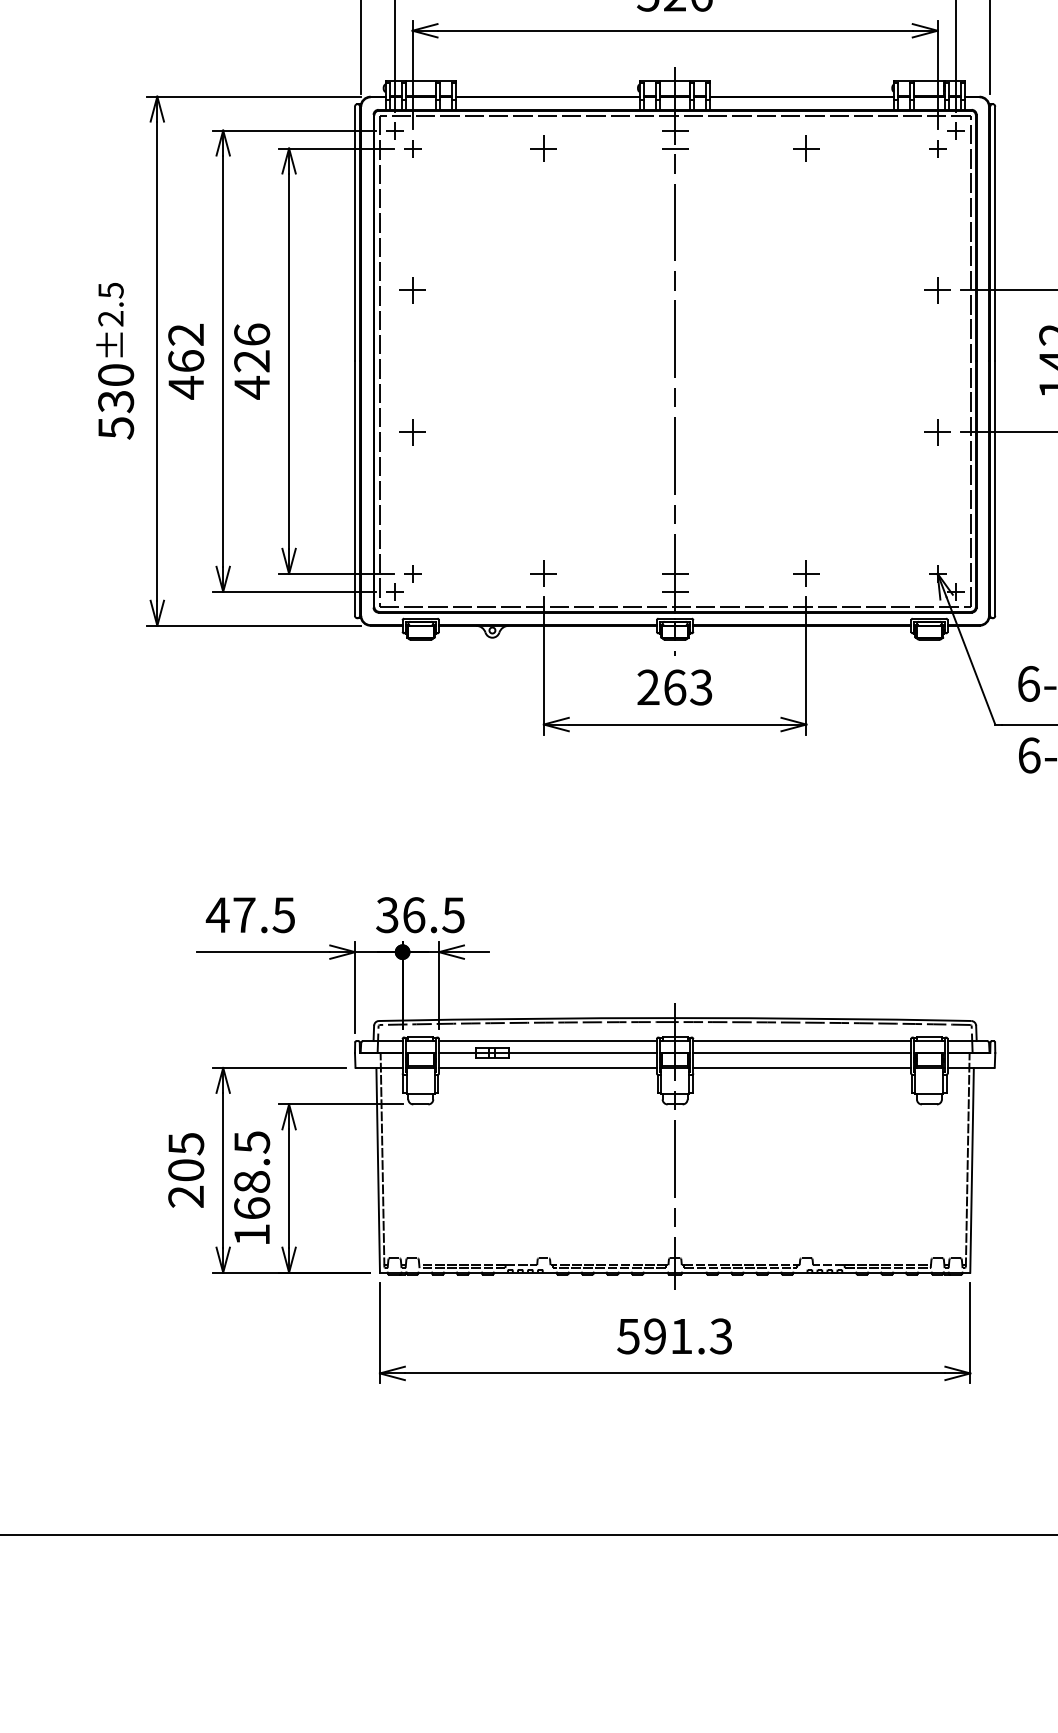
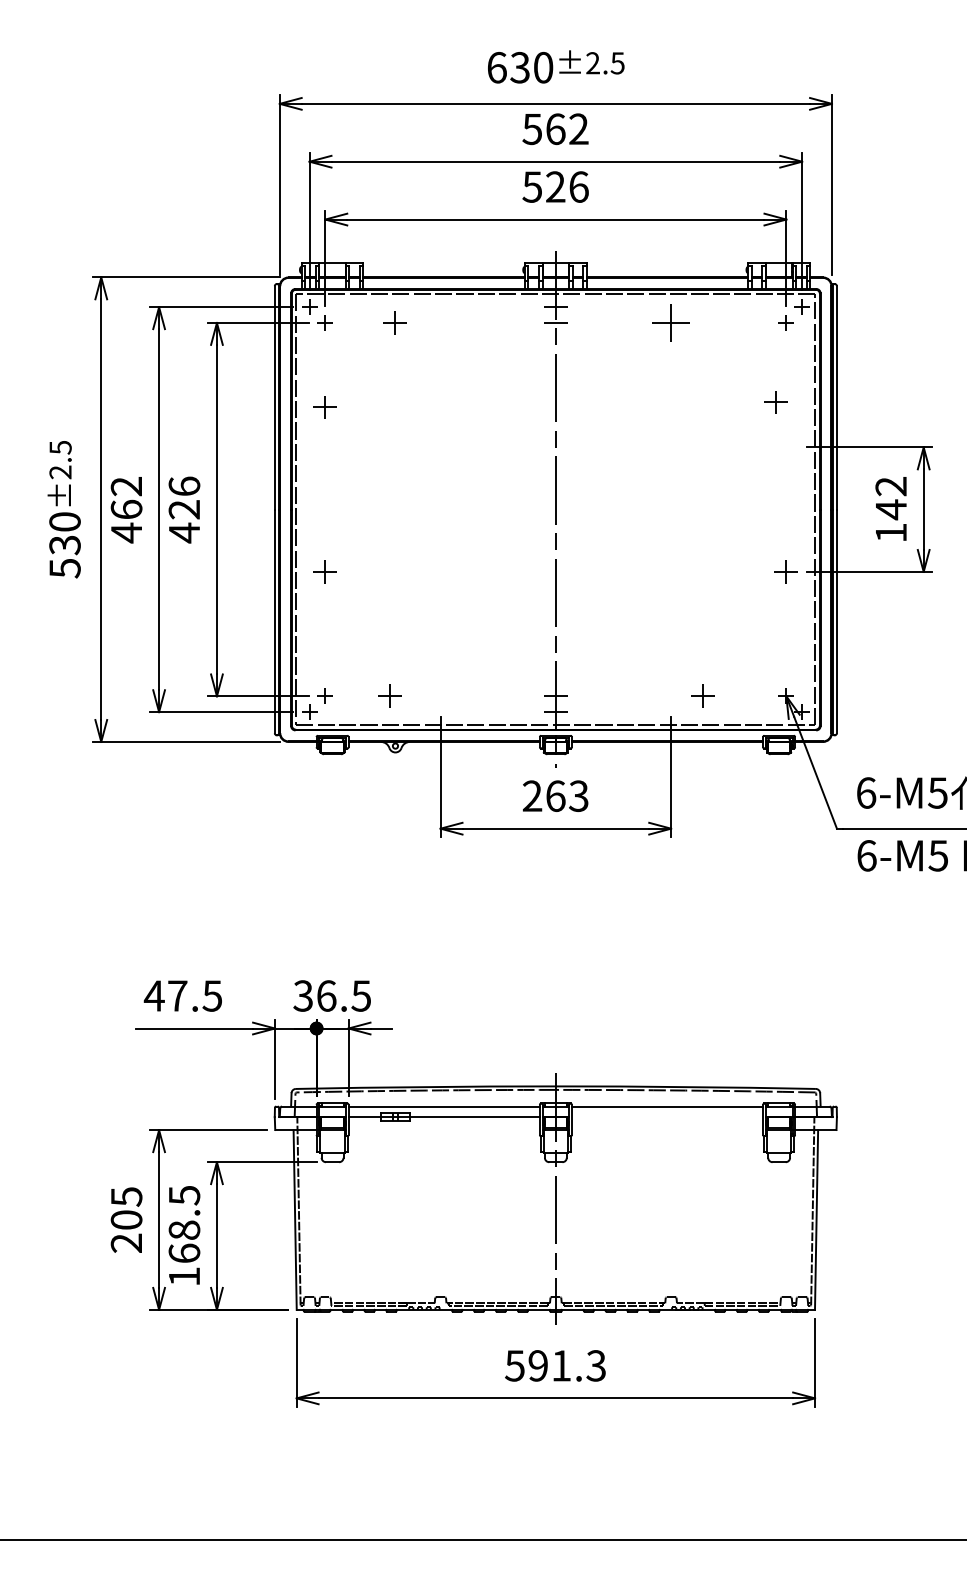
part: (543, 148) -> (394, 322), moved
part: (805, 148) -> (670, 322), size x1.6
part: (411, 290) -> (324, 407), moved
part: (936, 290) -> (775, 402), moved
part: (543, 572) -> (389, 695), moved
part: (805, 572) -> (702, 695), moved
line: (802, 1053) -> (667, 1117), removed
line: (547, 1068) -> (443, 1130), removed
line: (802, 1068) -> (667, 1130), removed

